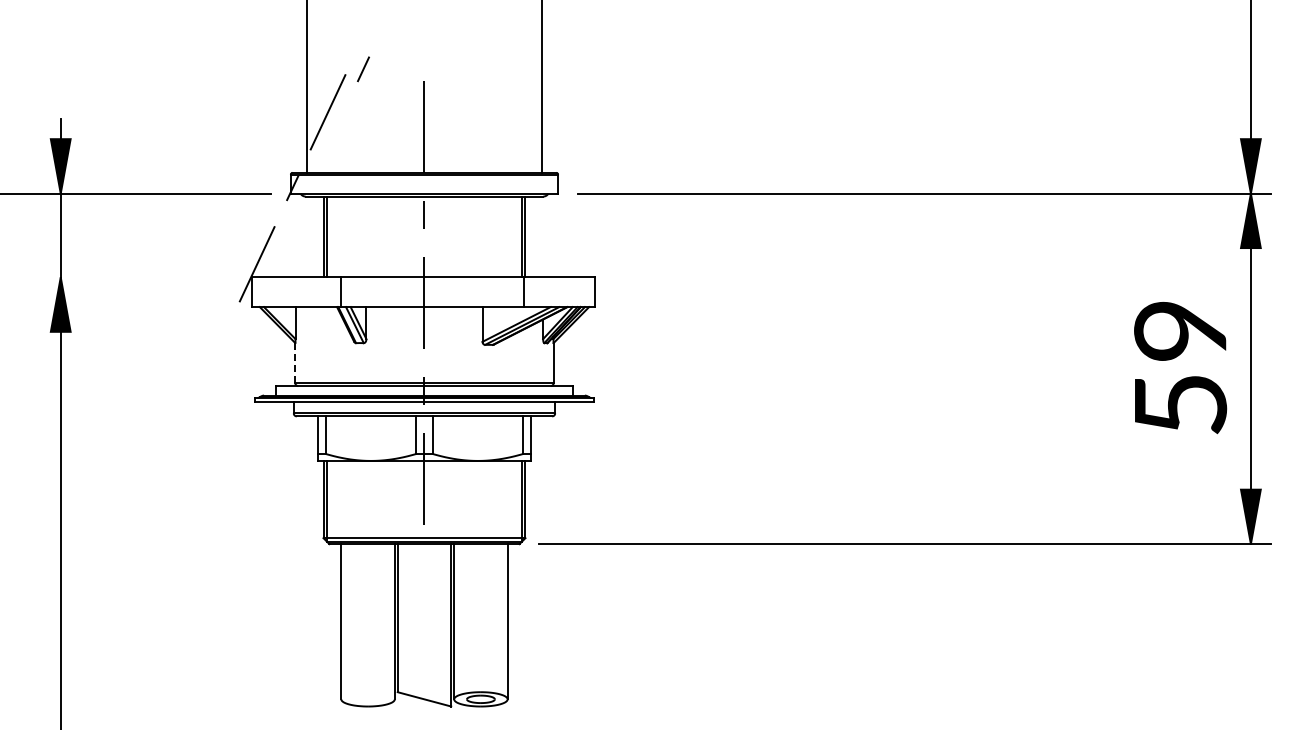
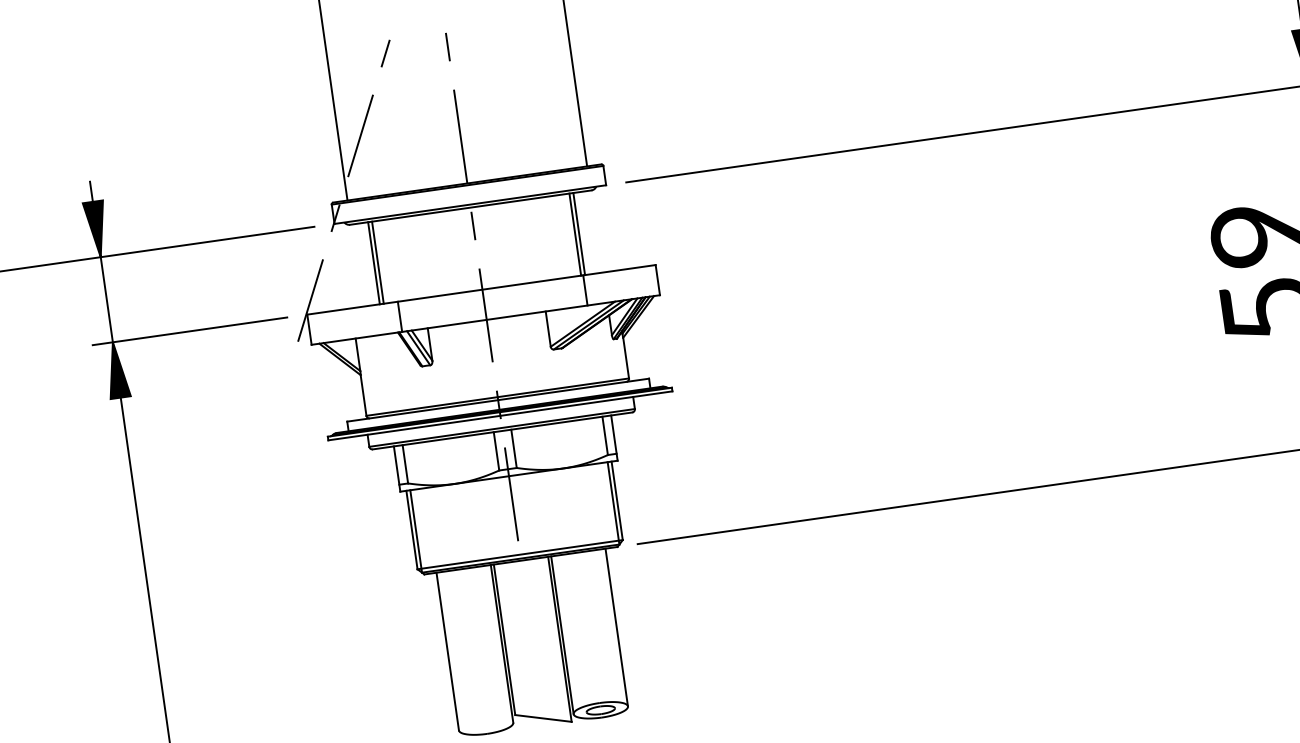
line: (423, 38) -> (446, 47), added
line: (363, 69) -> (385, 53), moved
line: (136, 277) -> (189, 331), added
line: (295, 363) -> (363, 395), dashed -> solid

